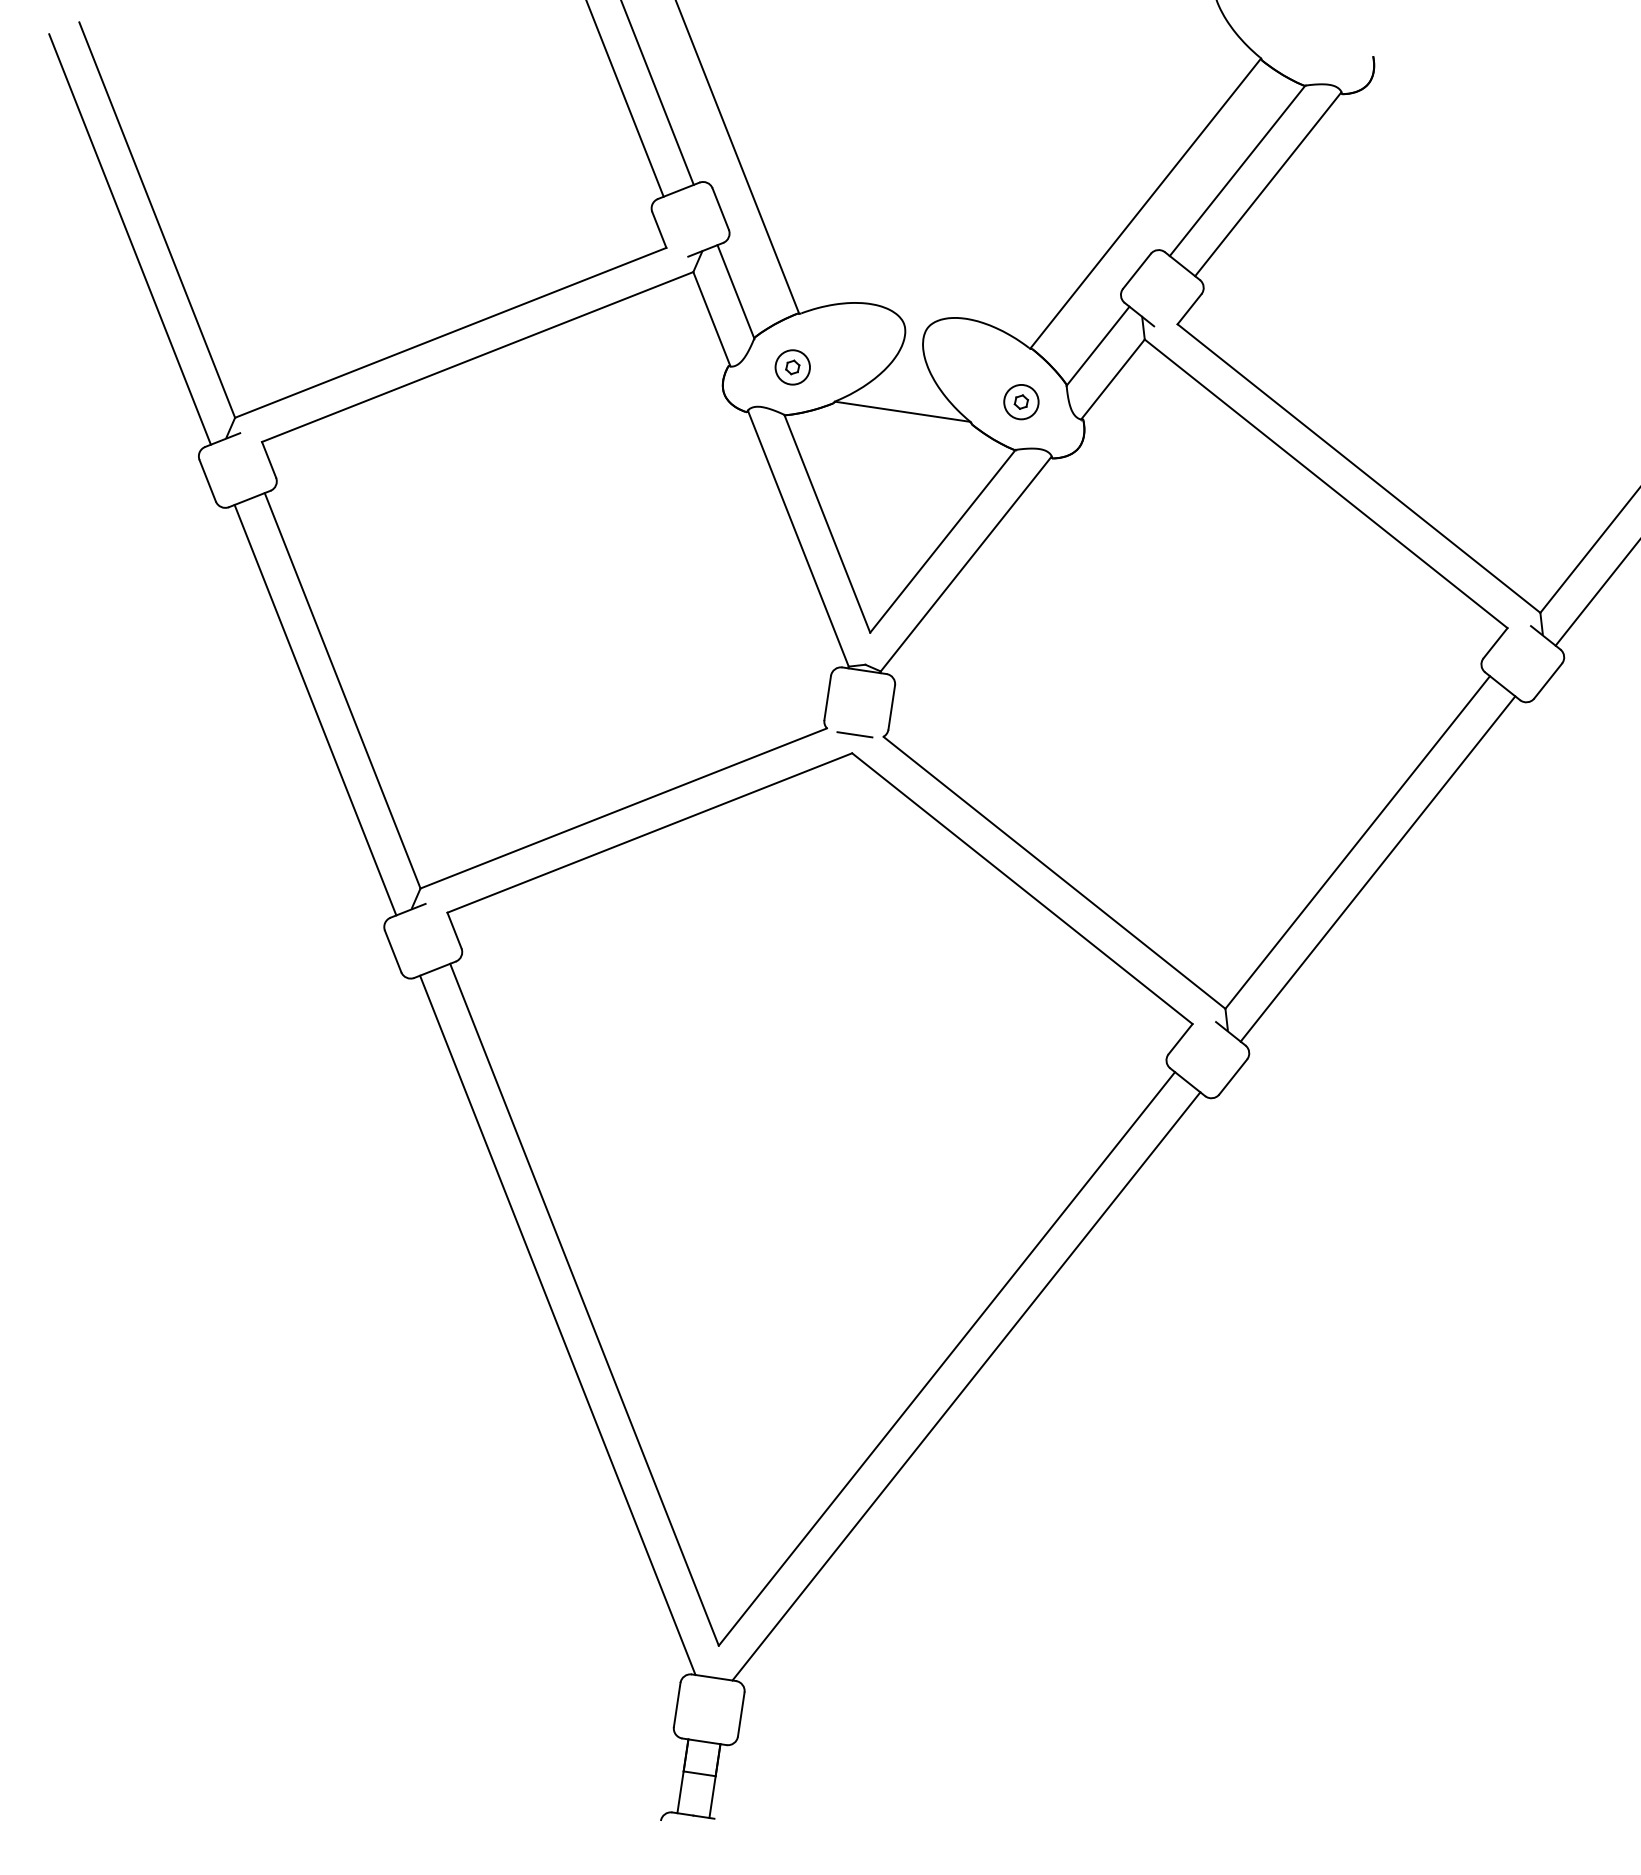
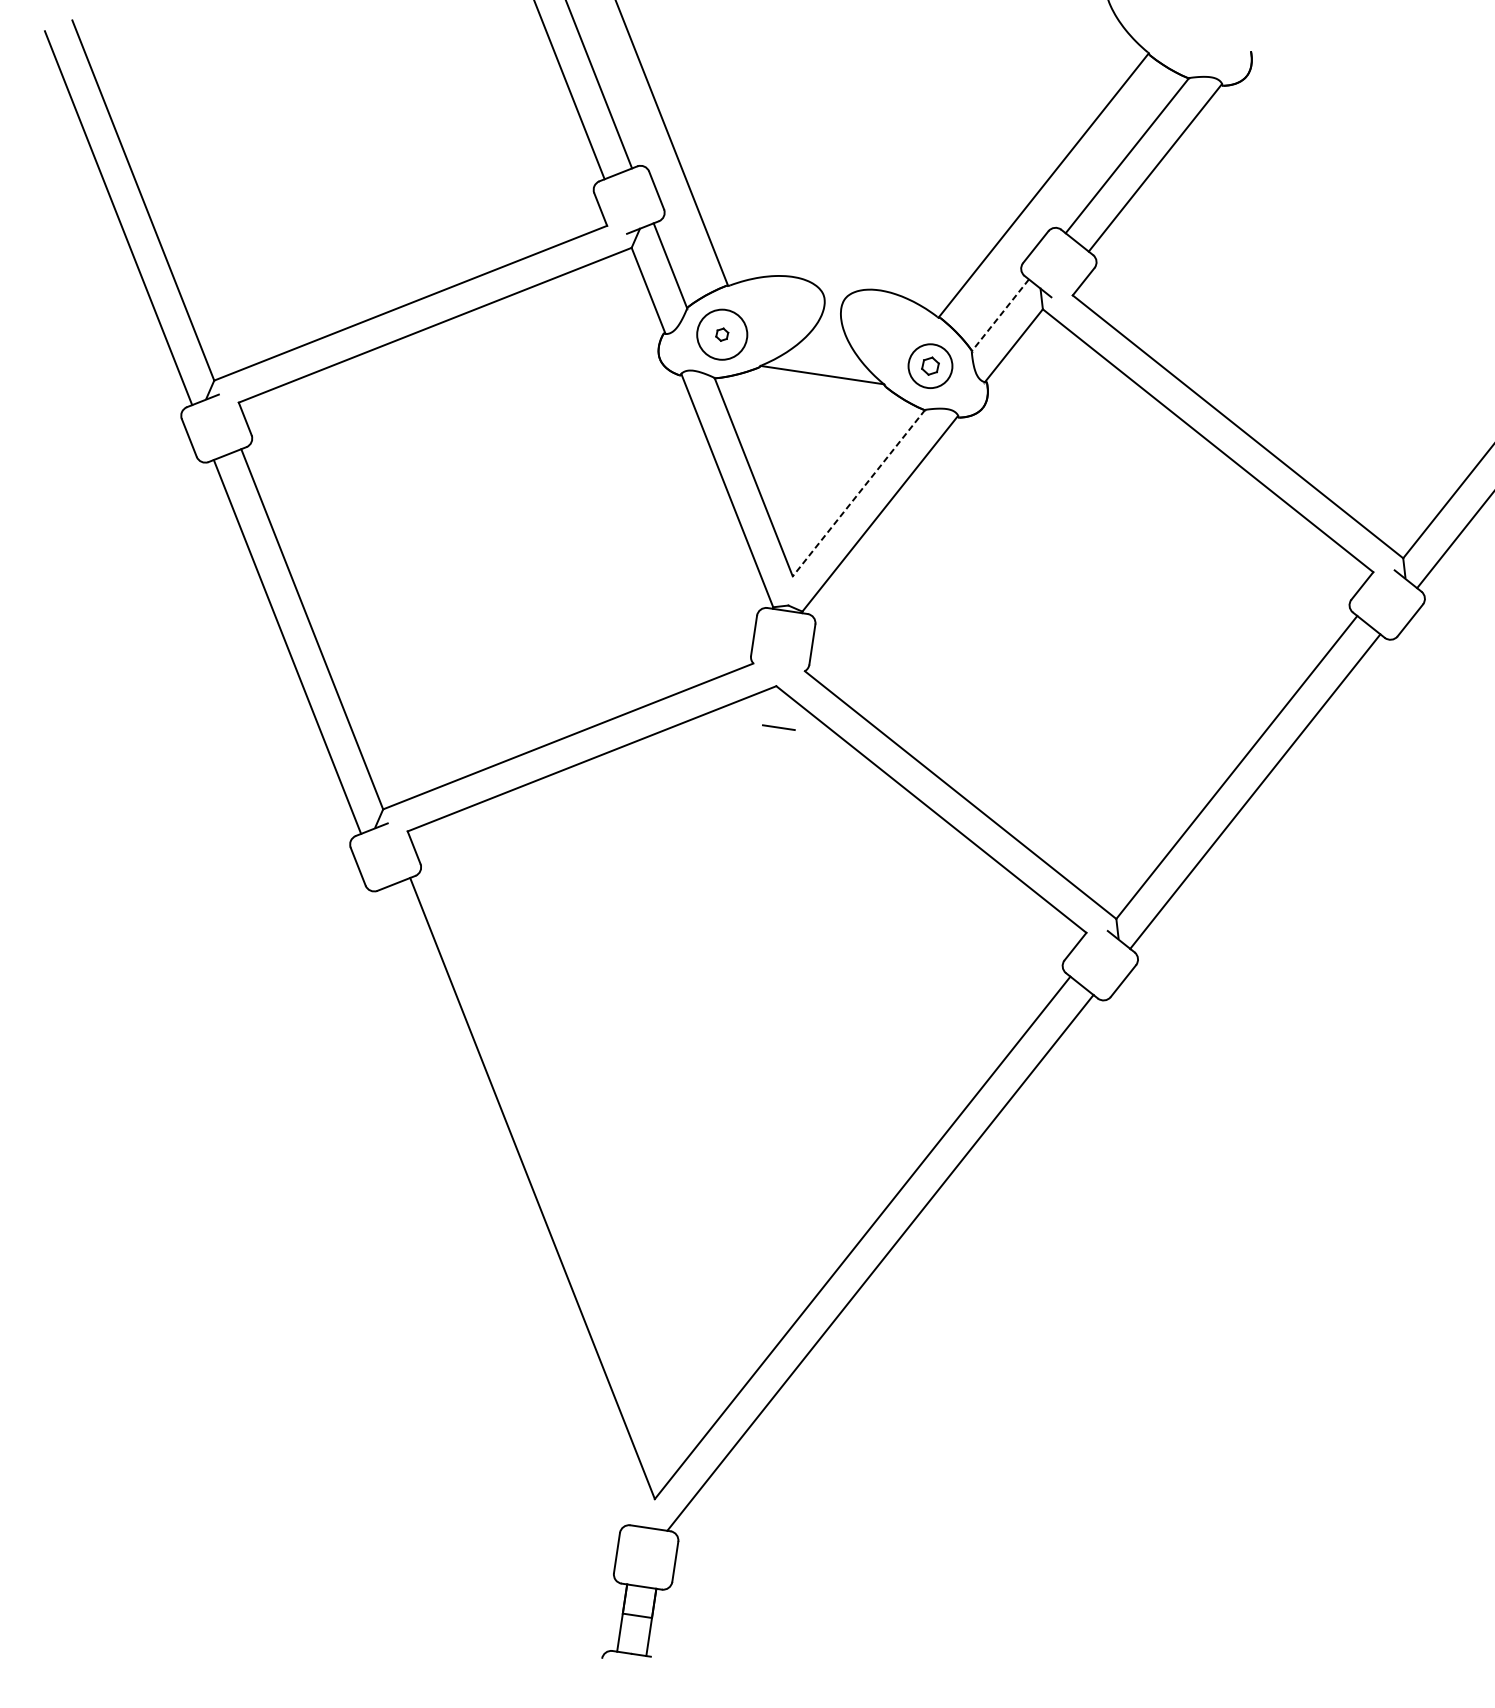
line: (1097, 346) -> (999, 315), solid -> dashed
circle: (792, 367) -> (721, 334), size x1.6
part: (1021, 402) -> (930, 366), size x1.4
line: (942, 541) -> (858, 493), solid -> dashed
line: (854, 734) -> (778, 727), moved
line: (557, 1324) -> (507, 1206), removed

